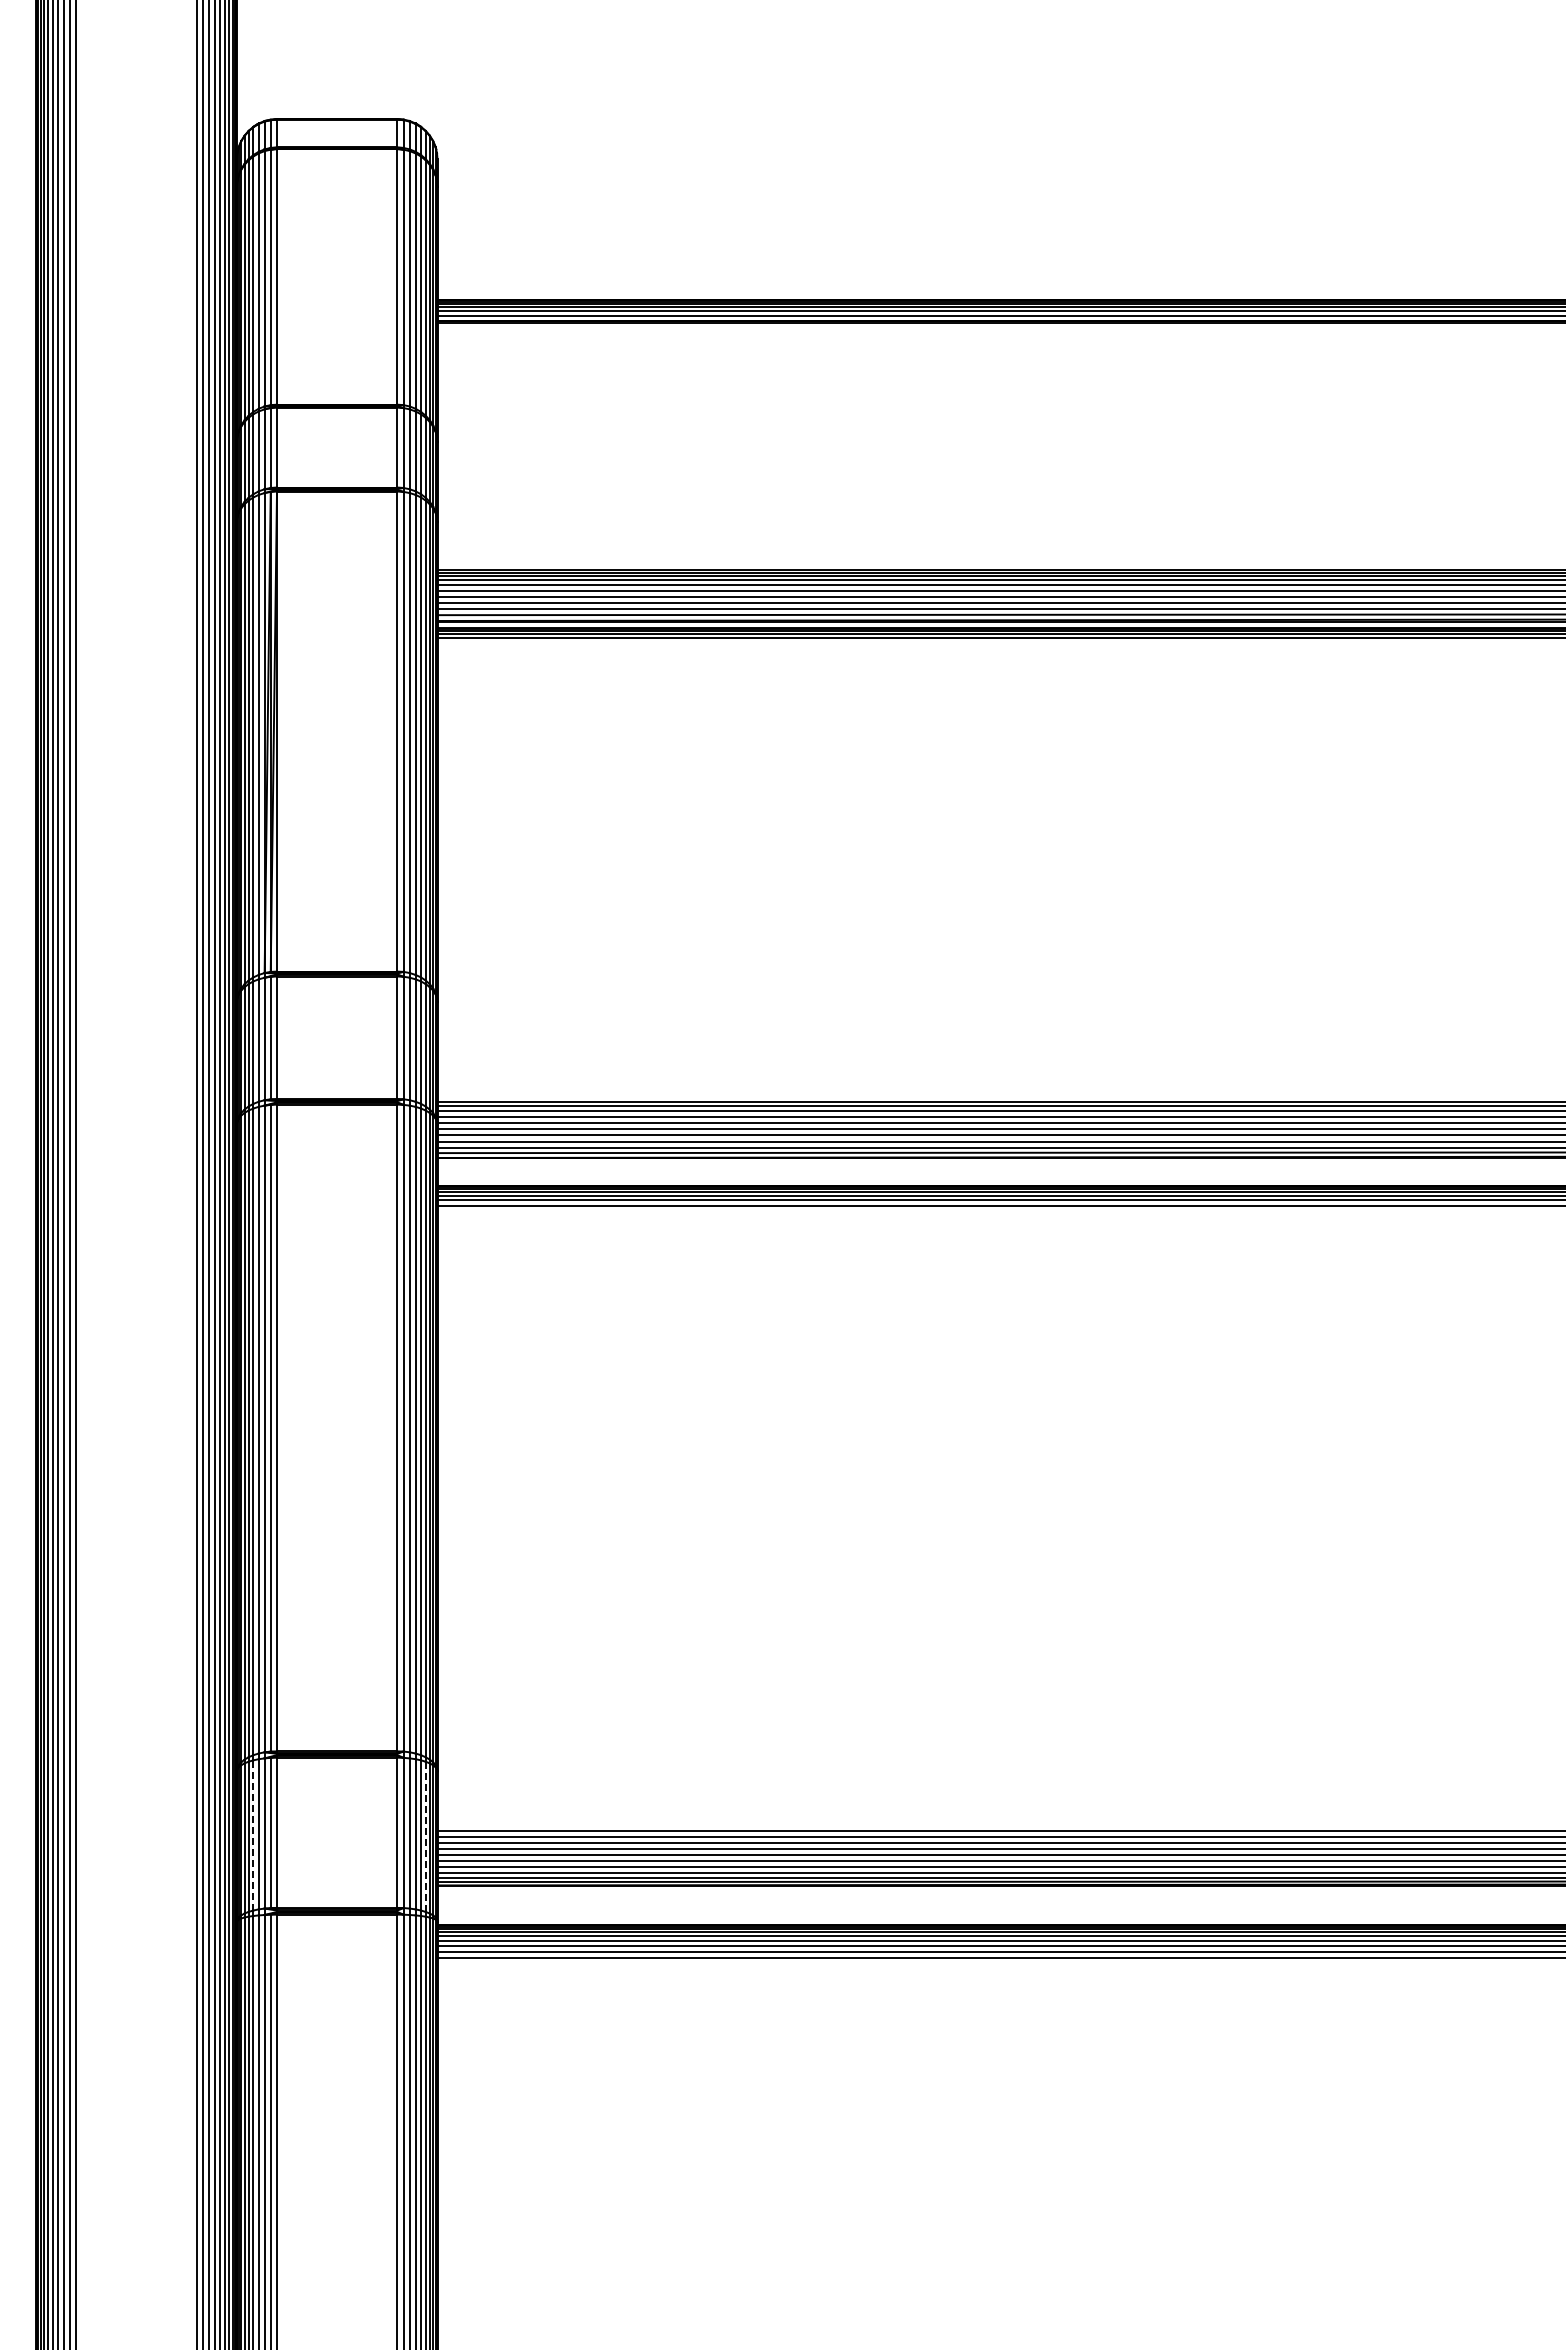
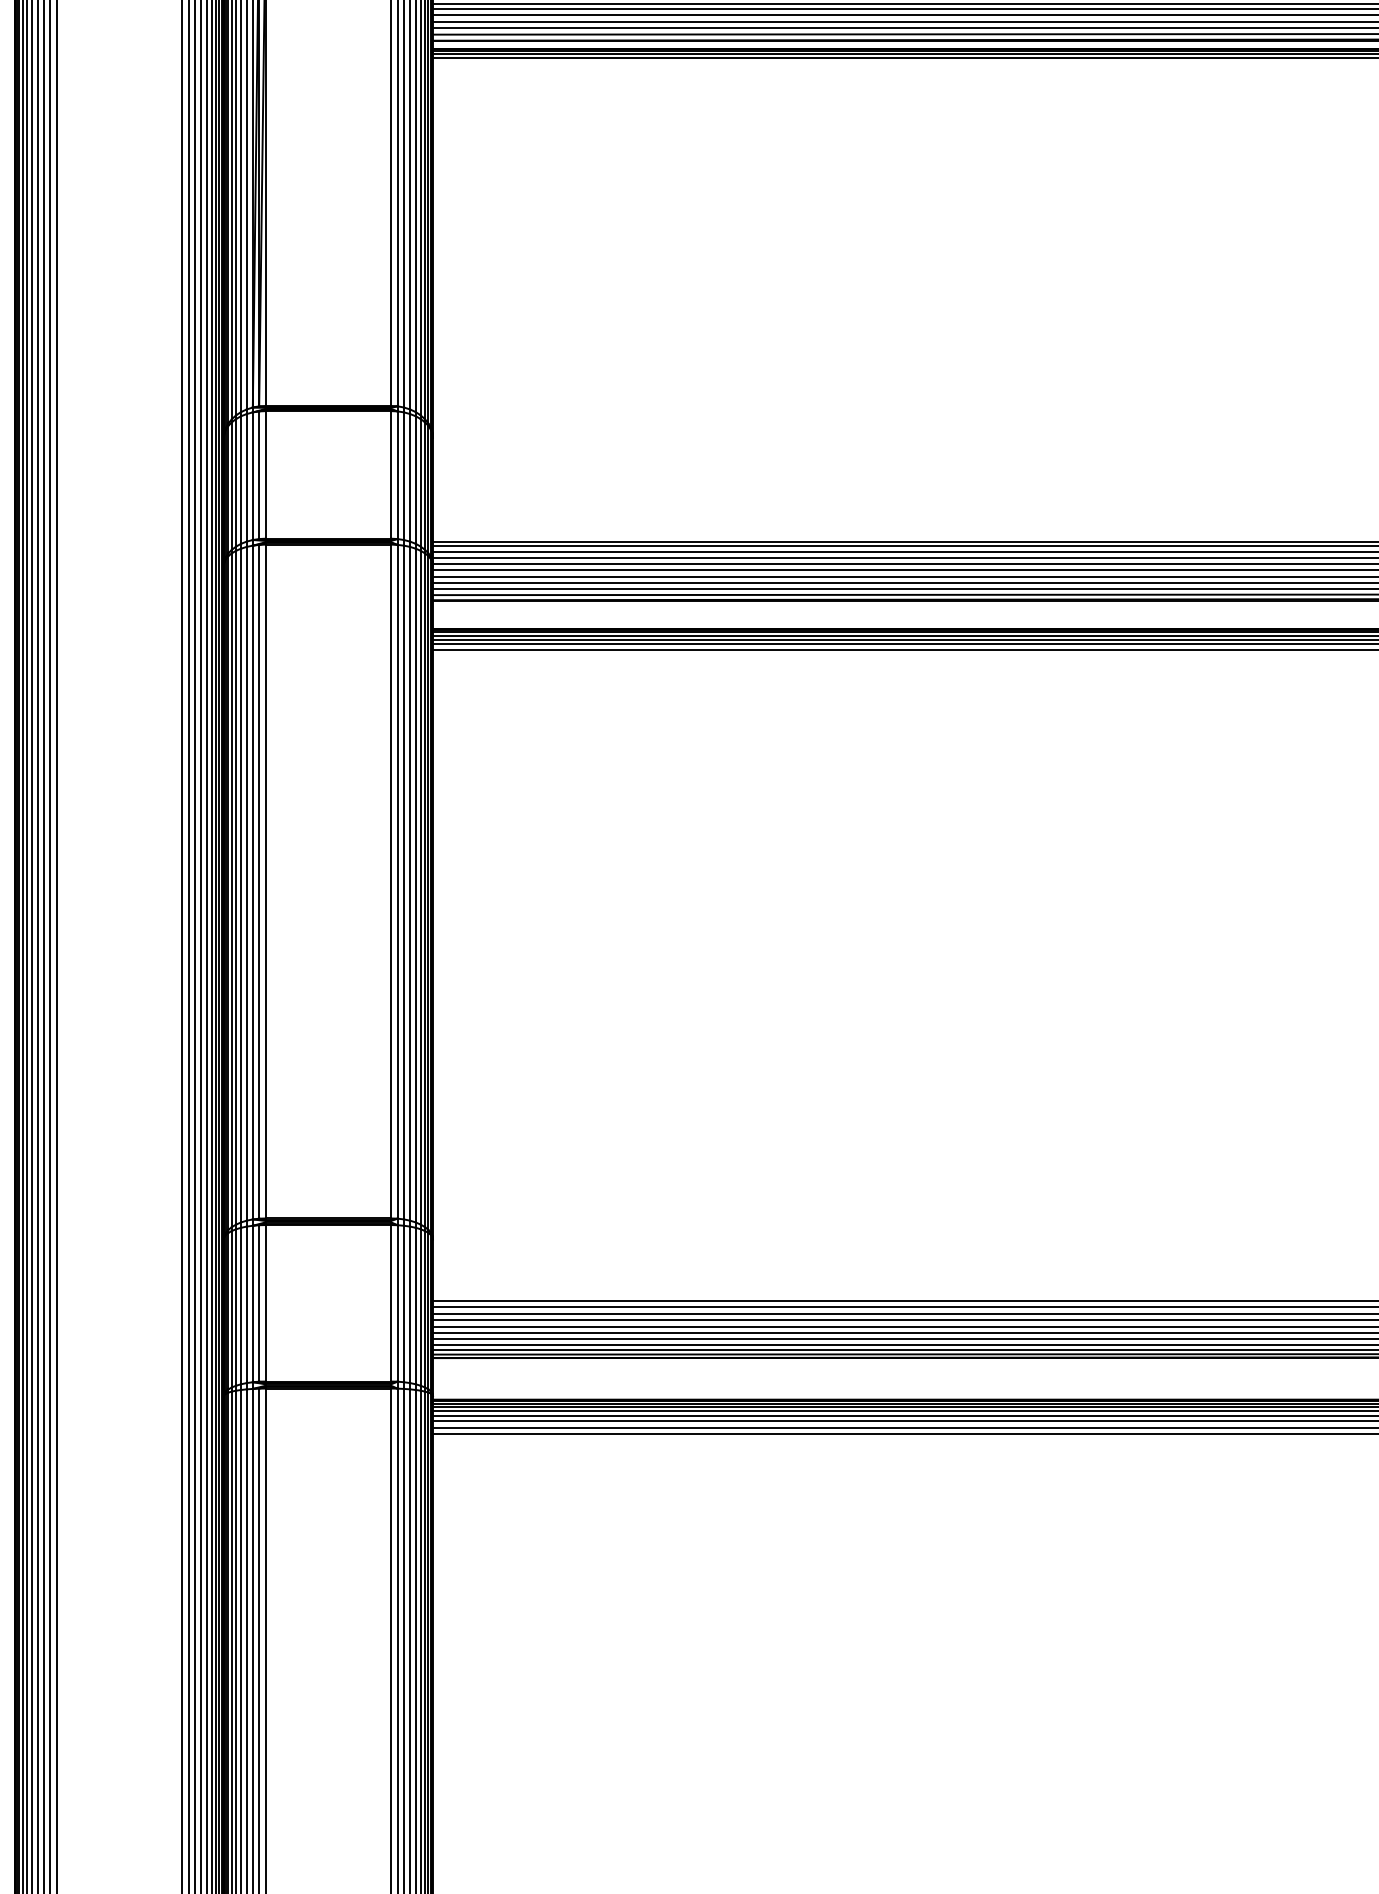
line: (253, 1834) -> (241, 1305), dashed -> solid
line: (425, 1836) -> (420, 1307), dashed -> solid

